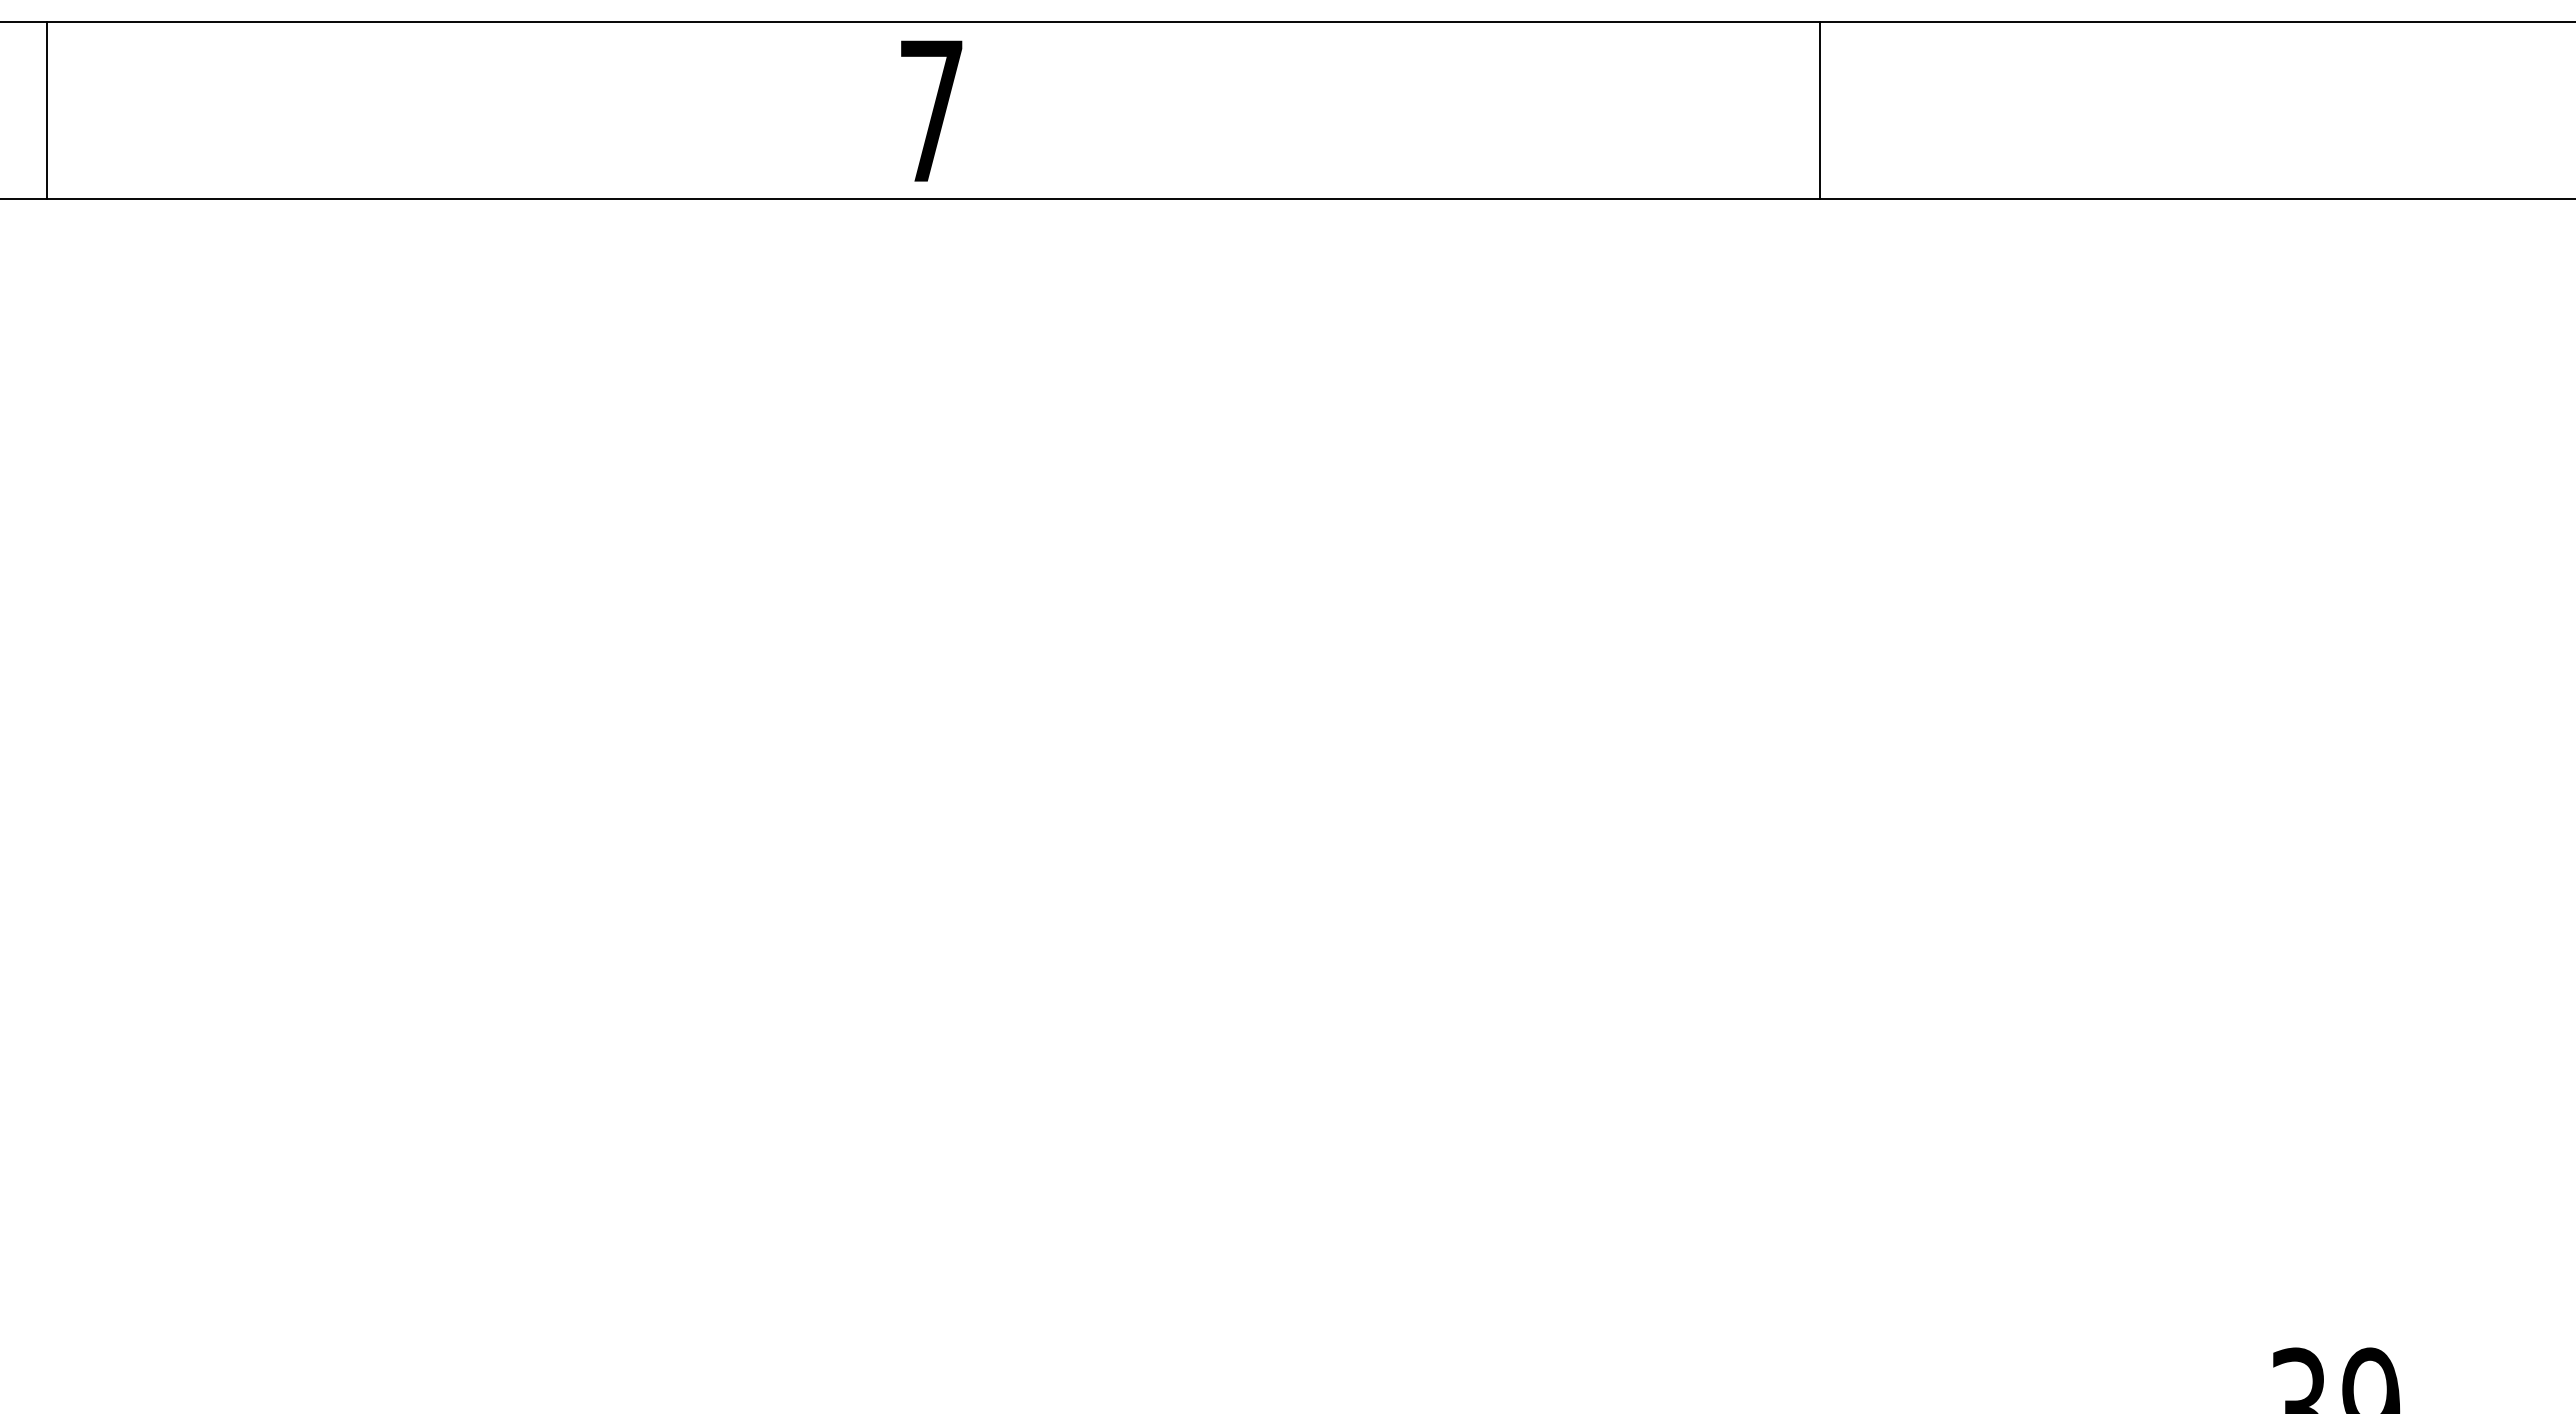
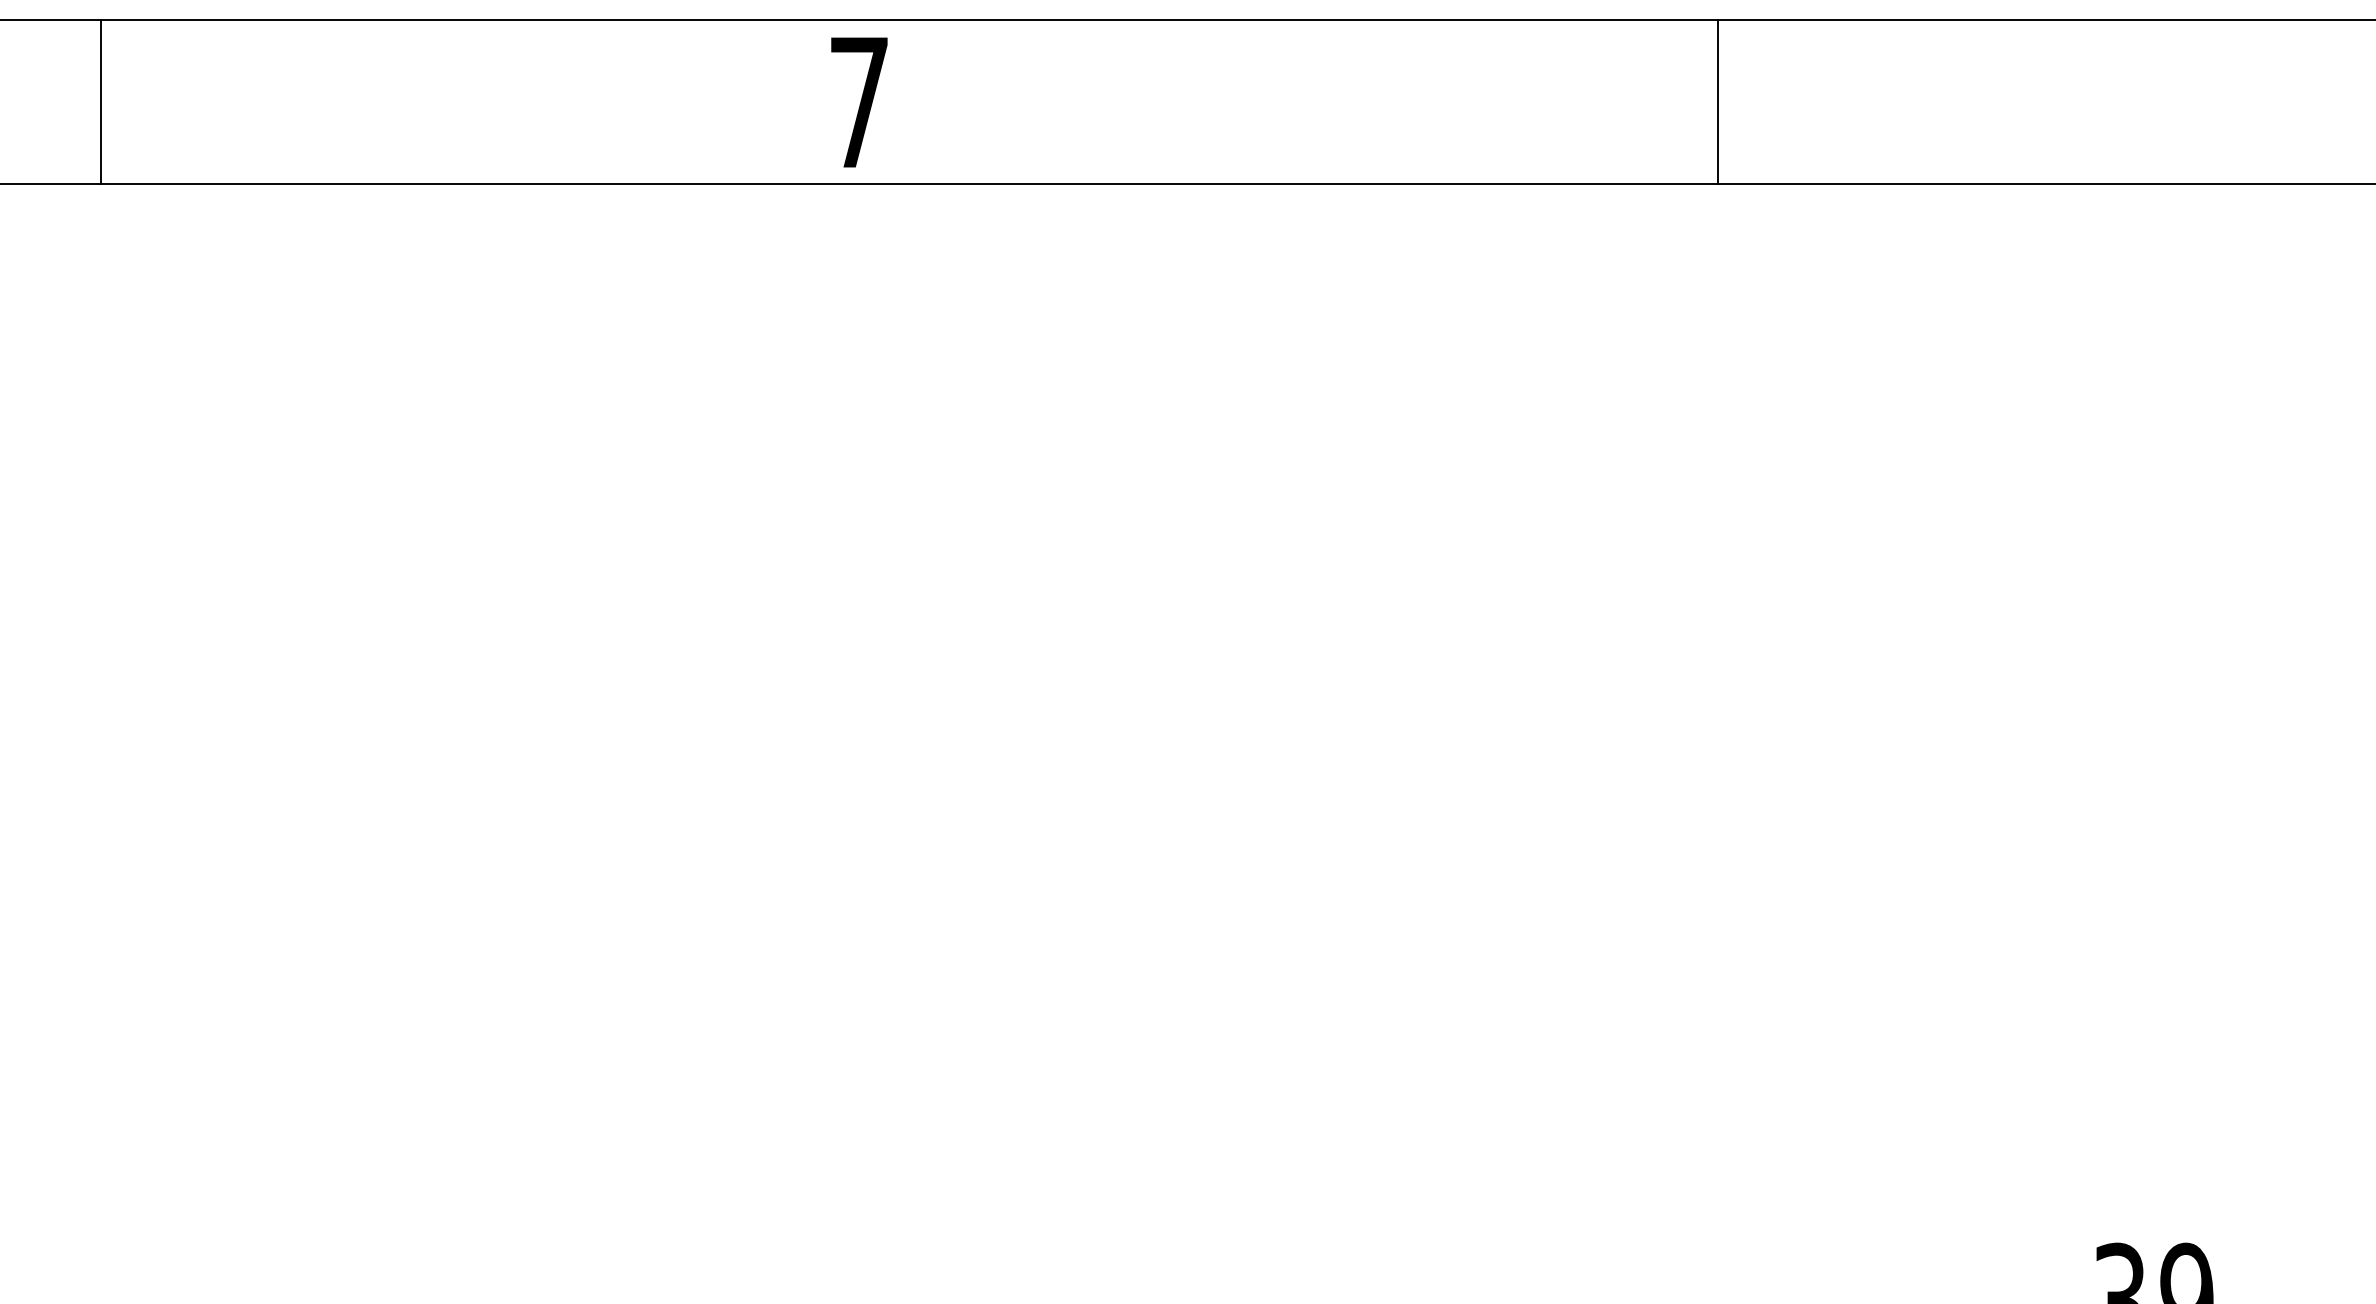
line: (46, 110) -> (101, 101), moved
line: (1820, 110) -> (1718, 101), moved

